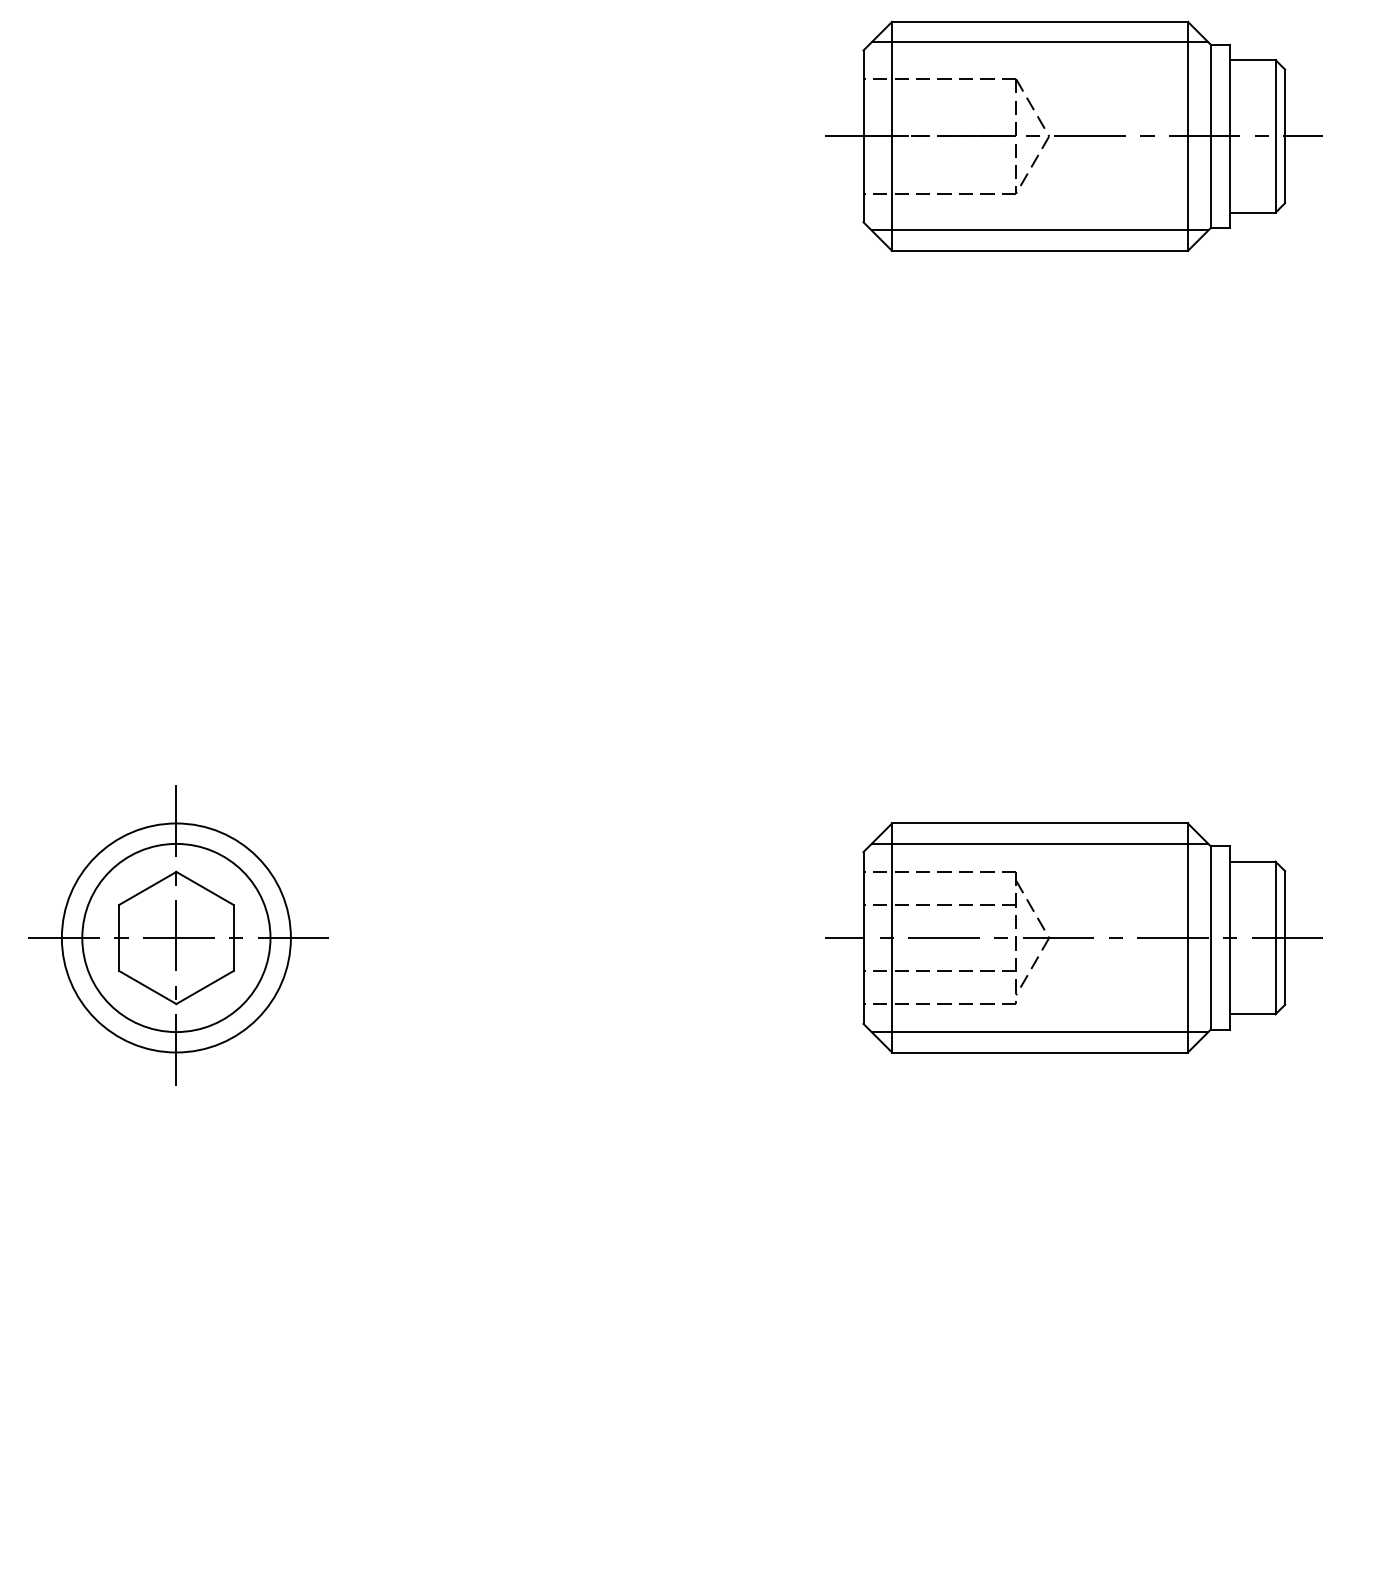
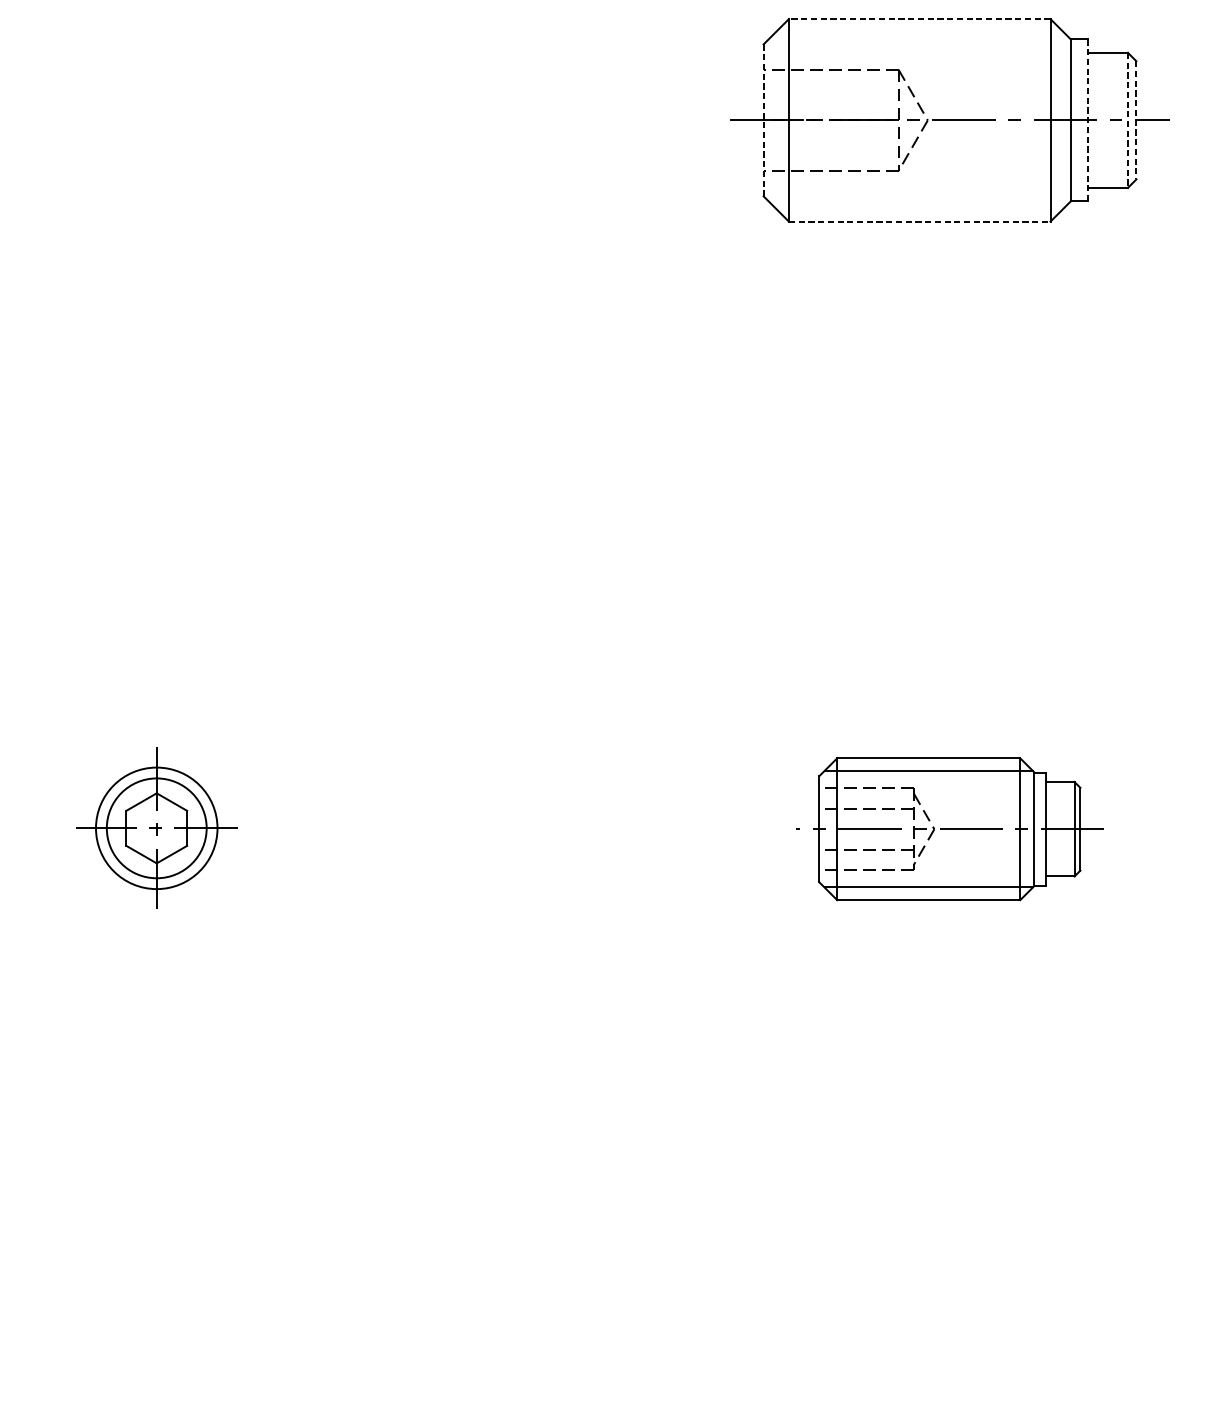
line: (1040, 21) -> (920, 18), solid -> dashed
line: (1039, 42) -> (919, 37), removed
line: (863, 136) -> (763, 120), solid -> dashed
line: (1229, 136) -> (1087, 120), solid -> dashed
line: (1275, 136) -> (1127, 120), solid -> dashed
line: (1285, 136) -> (1136, 120), solid -> dashed
line: (1039, 230) -> (919, 203), removed
line: (1040, 250) -> (920, 221), solid -> dashed
part: (178, 935) -> (157, 827), size x0.6
part: (1073, 937) -> (949, 828), size x0.7

